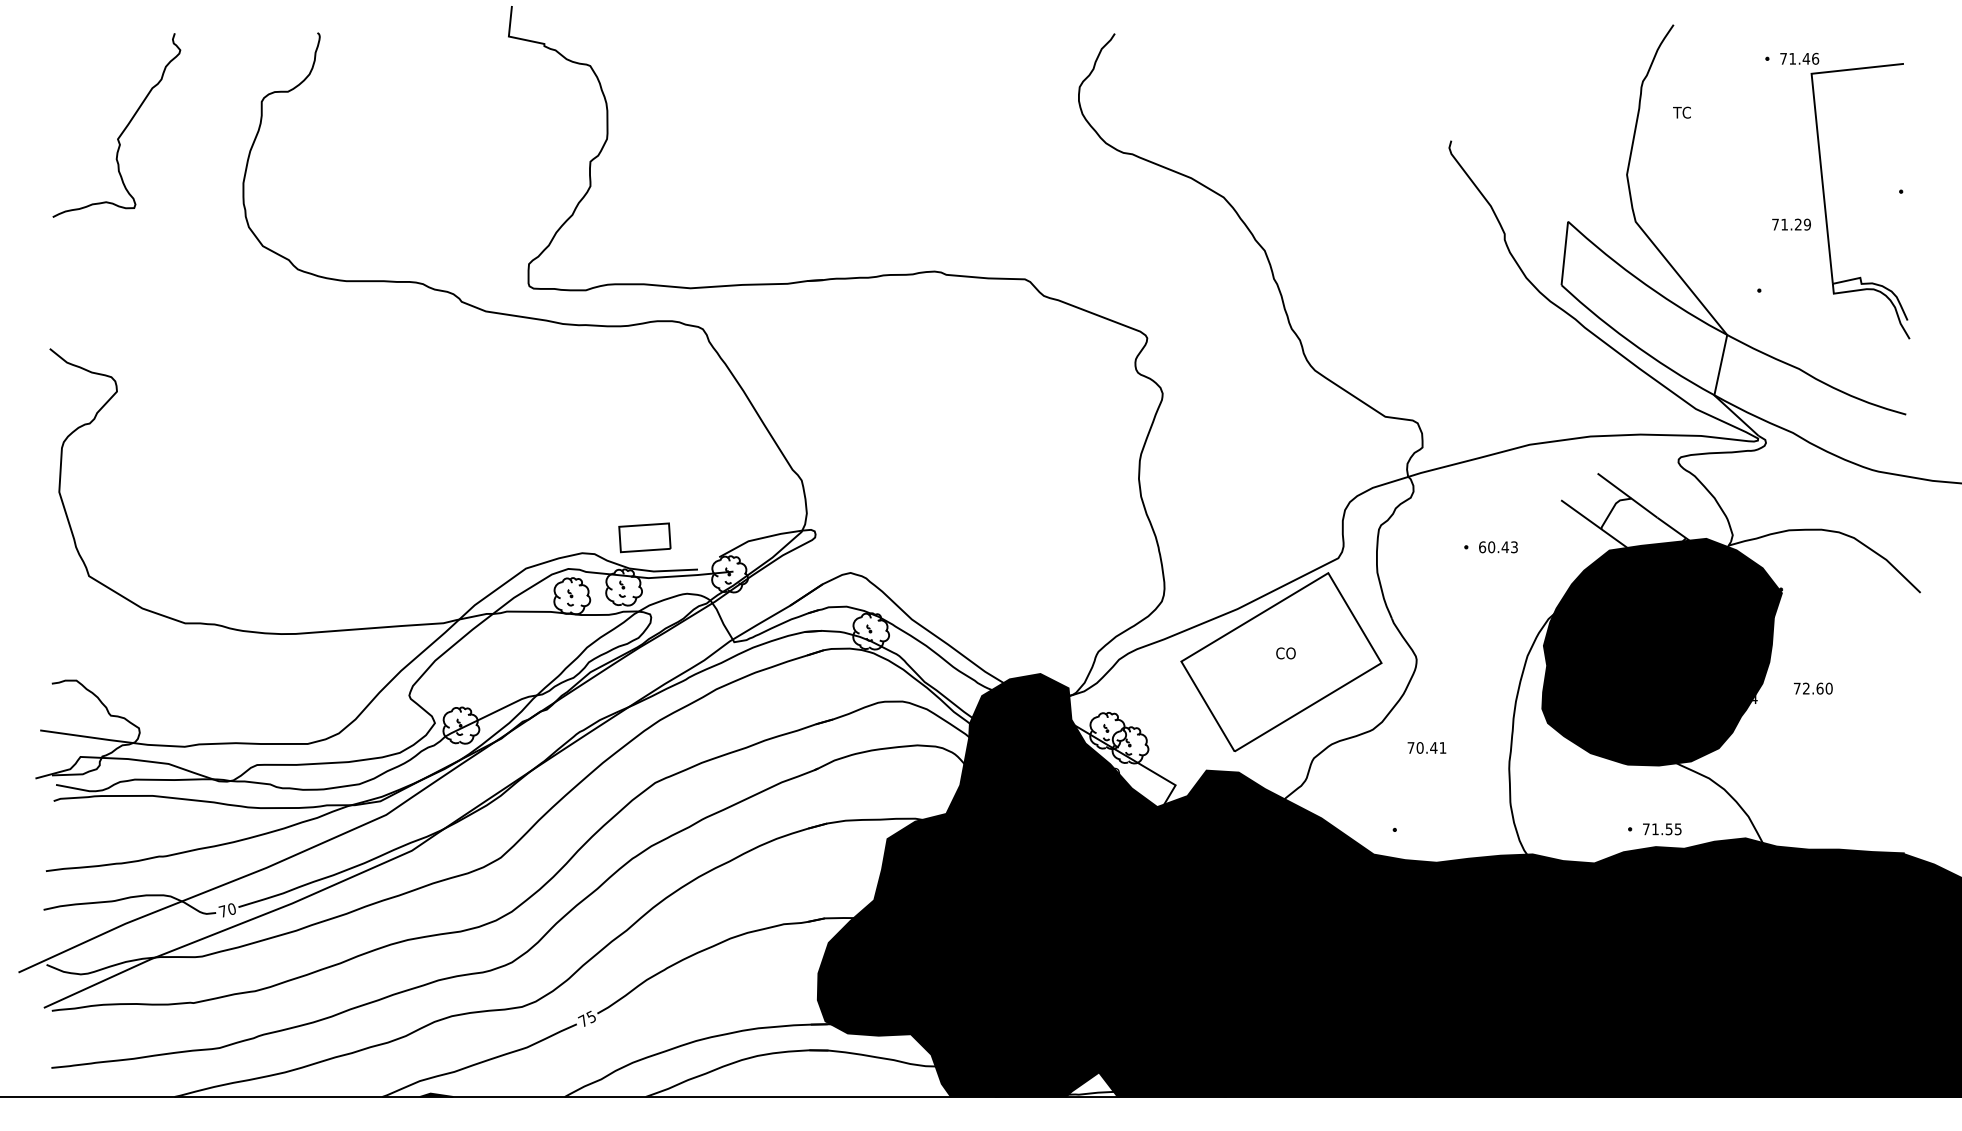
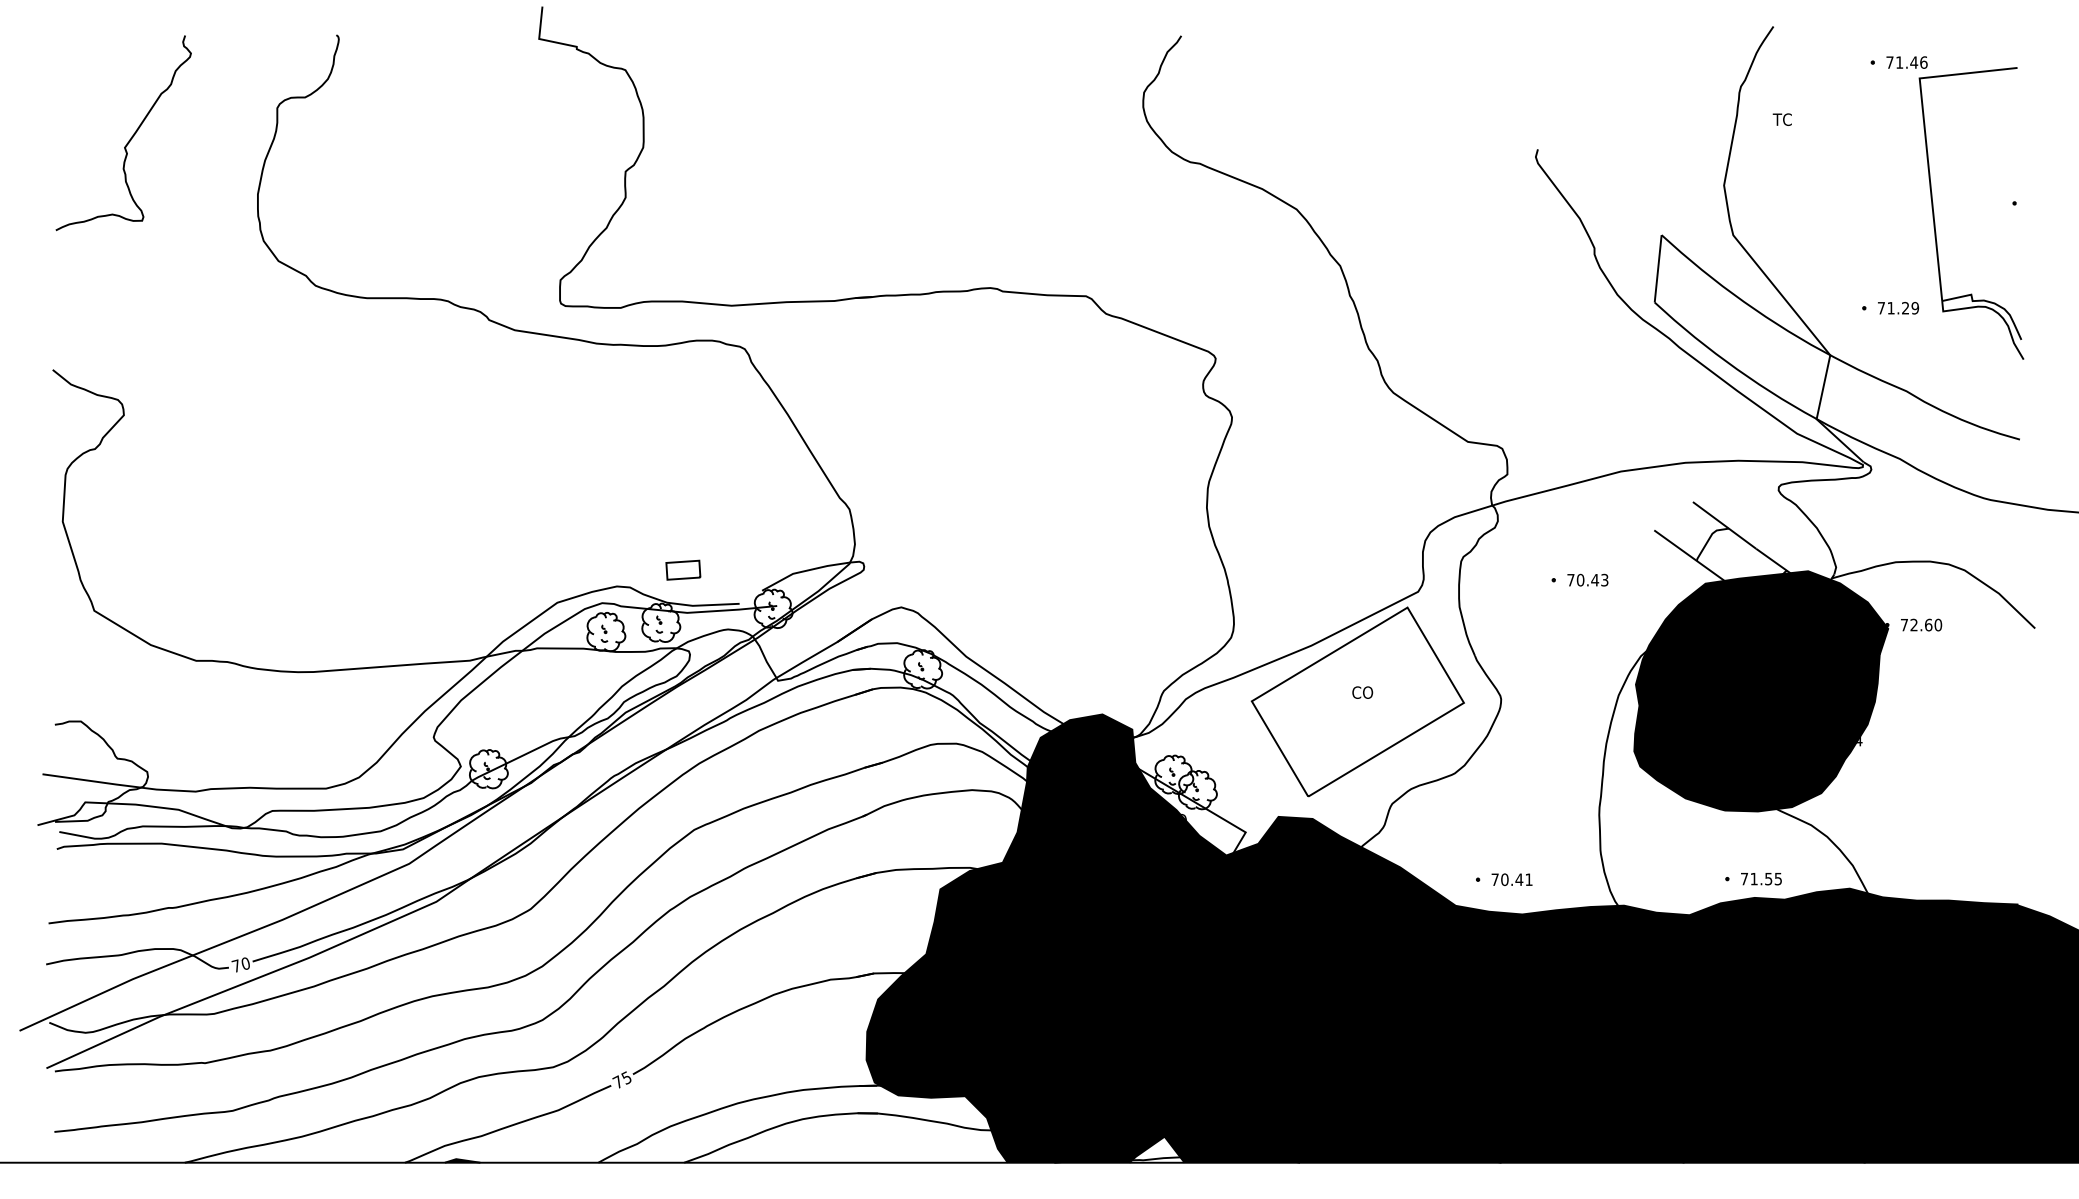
text: (1791, 224) -> (1898, 308), moved
part: (644, 537) -> (682, 569), size x0.62
text: (1482, 547) -> (1570, 580), 60.43 -> 70.43
text: (1813, 688) -> (1921, 624), moved
text: (1426, 747) -> (1511, 879), moved

